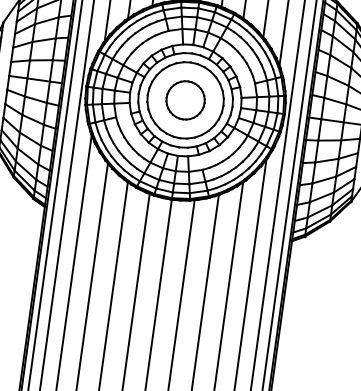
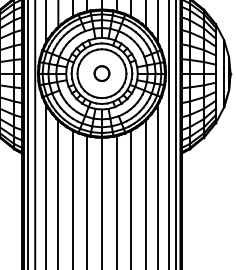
part: (184, 99) -> (101, 73), size x0.6

